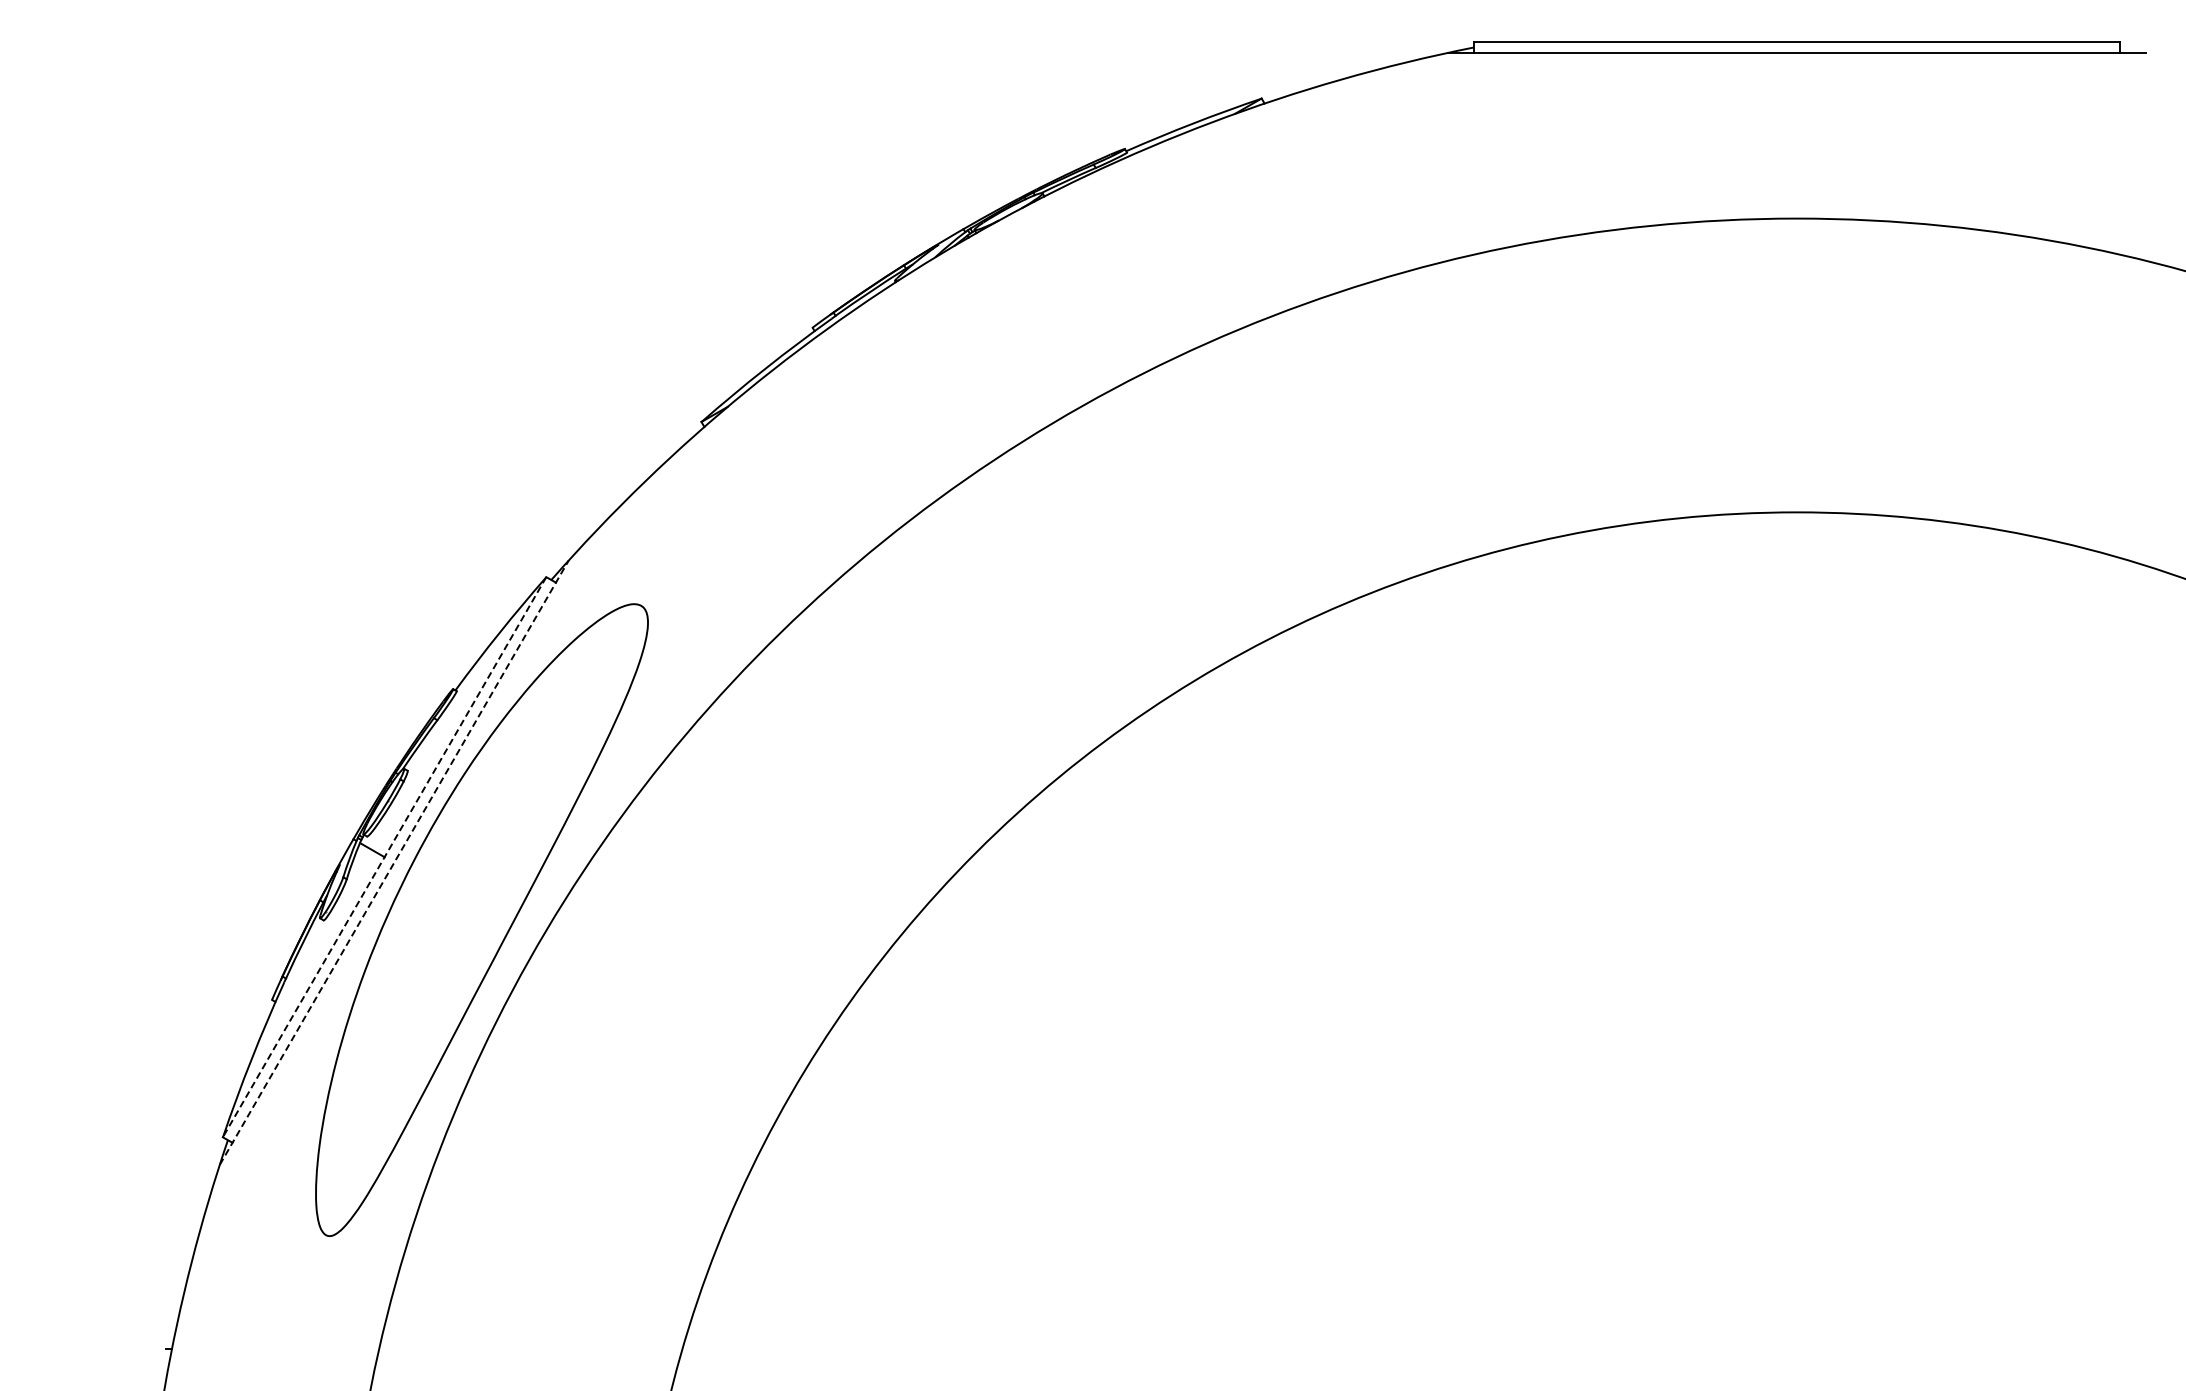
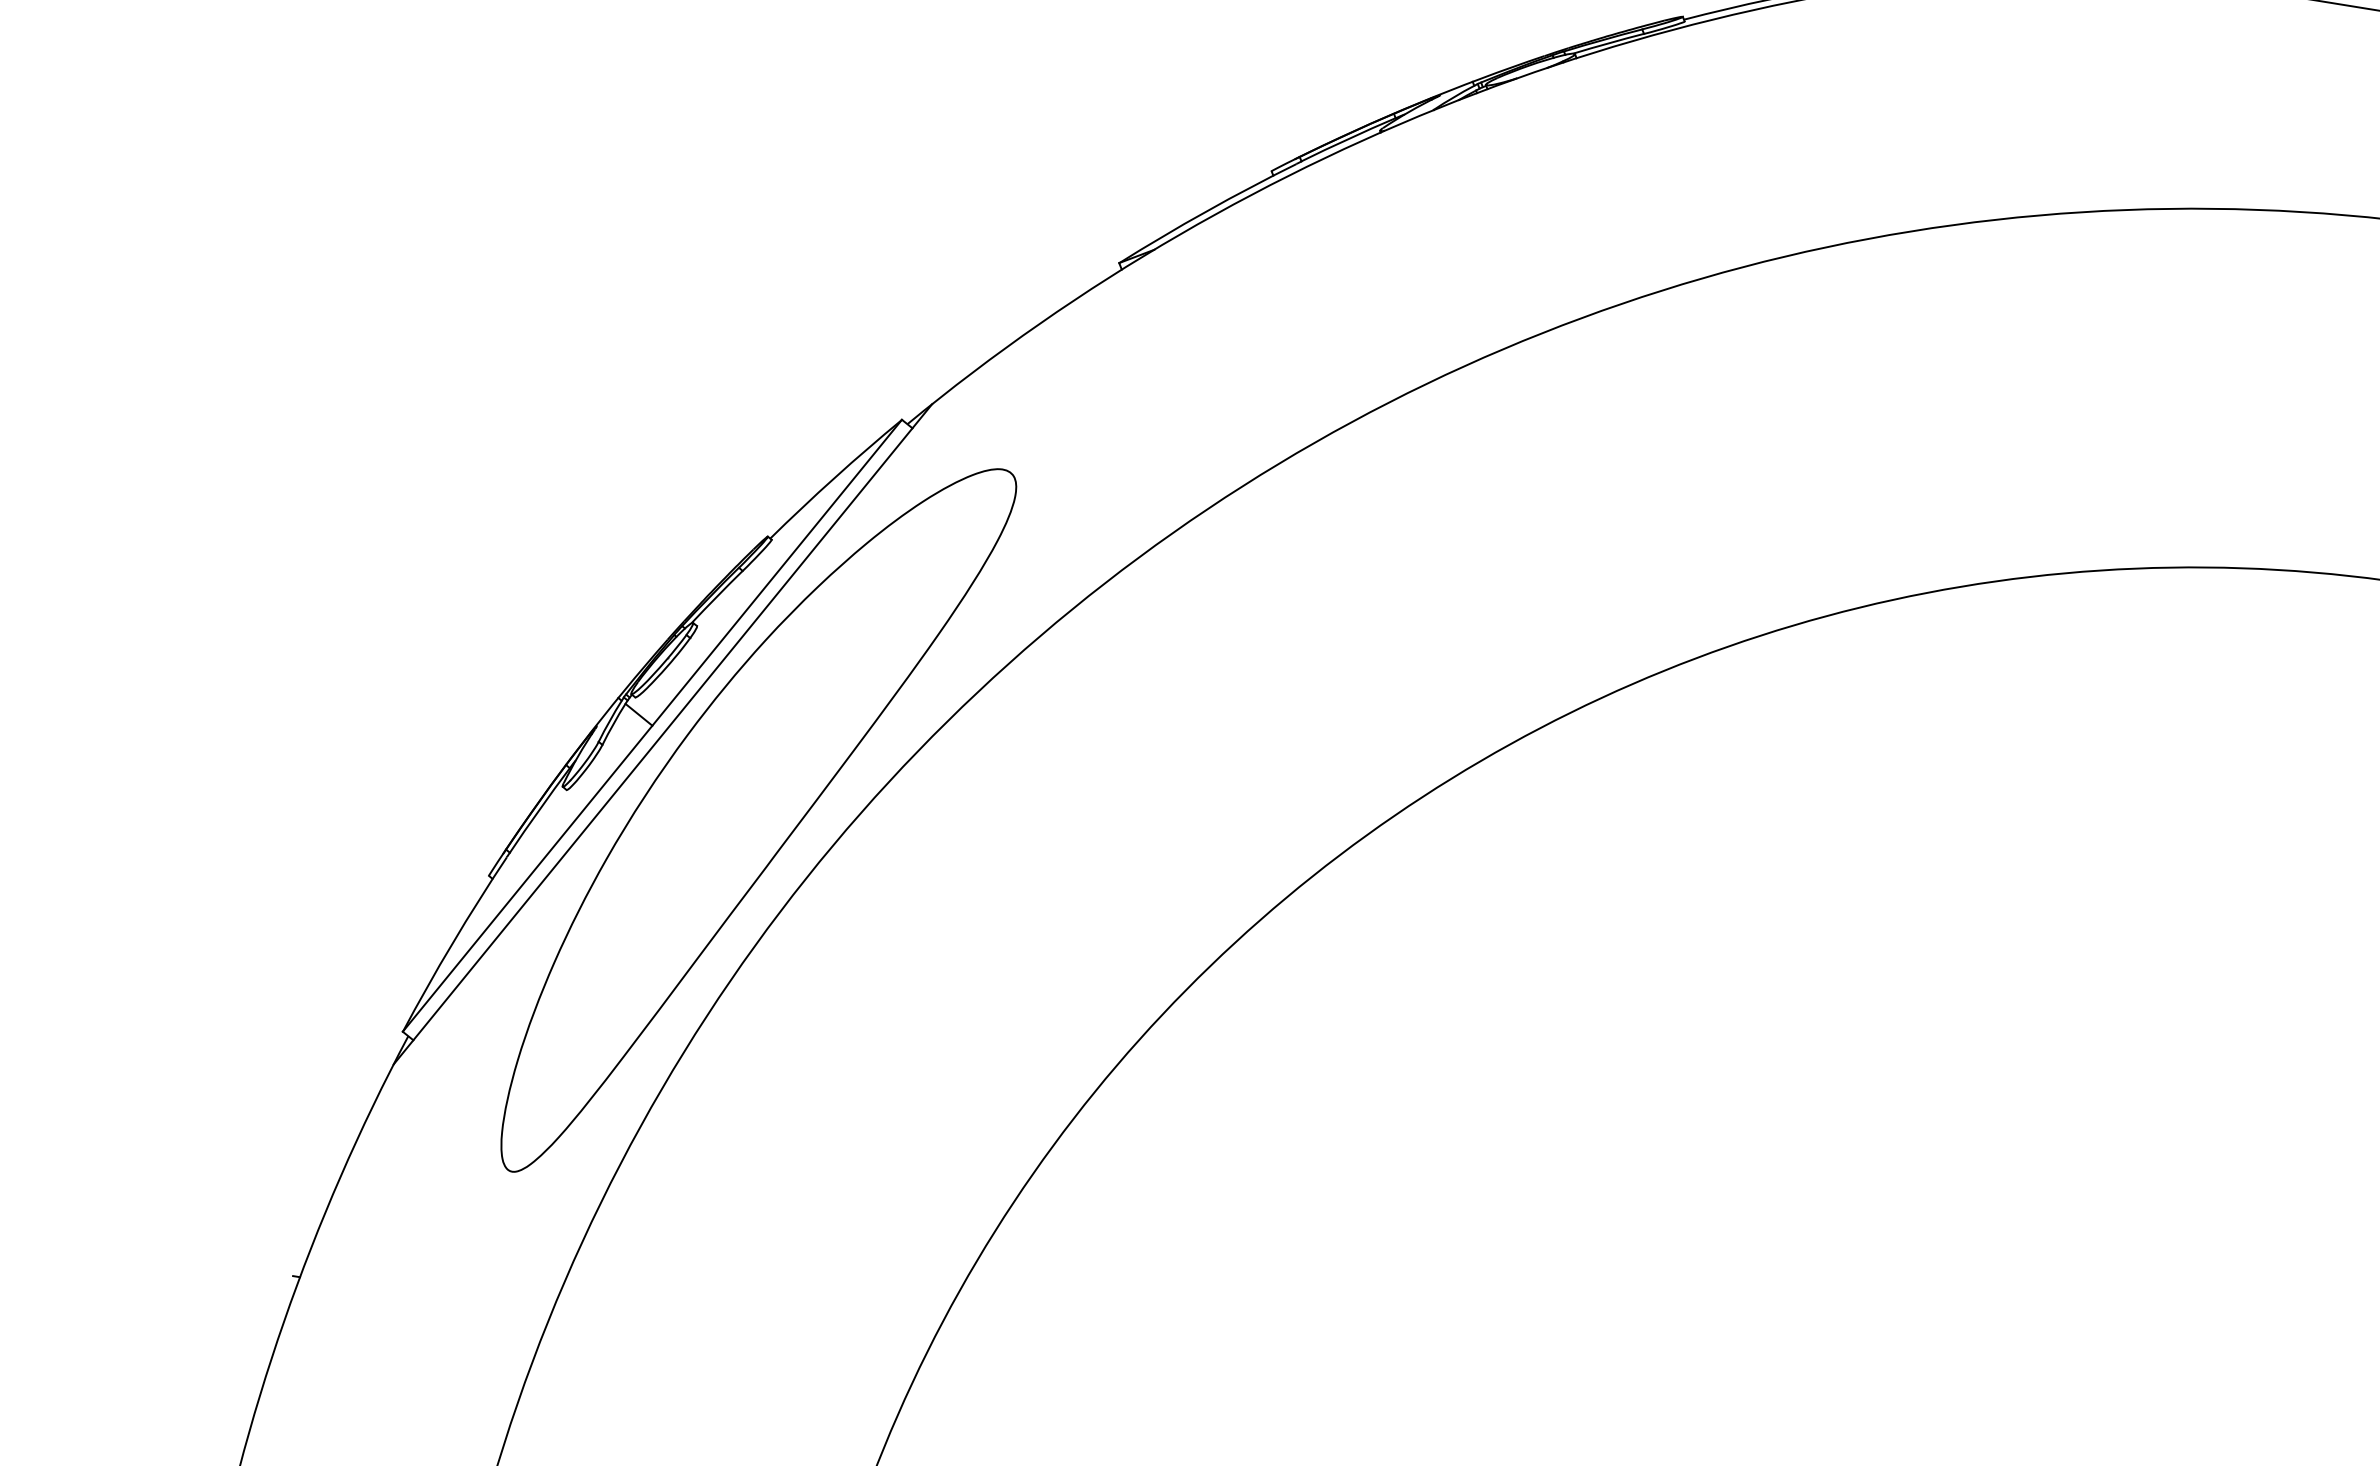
line: (384, 857) -> (652, 726), dashed -> solid
line: (394, 862) -> (663, 734), dashed -> solid

